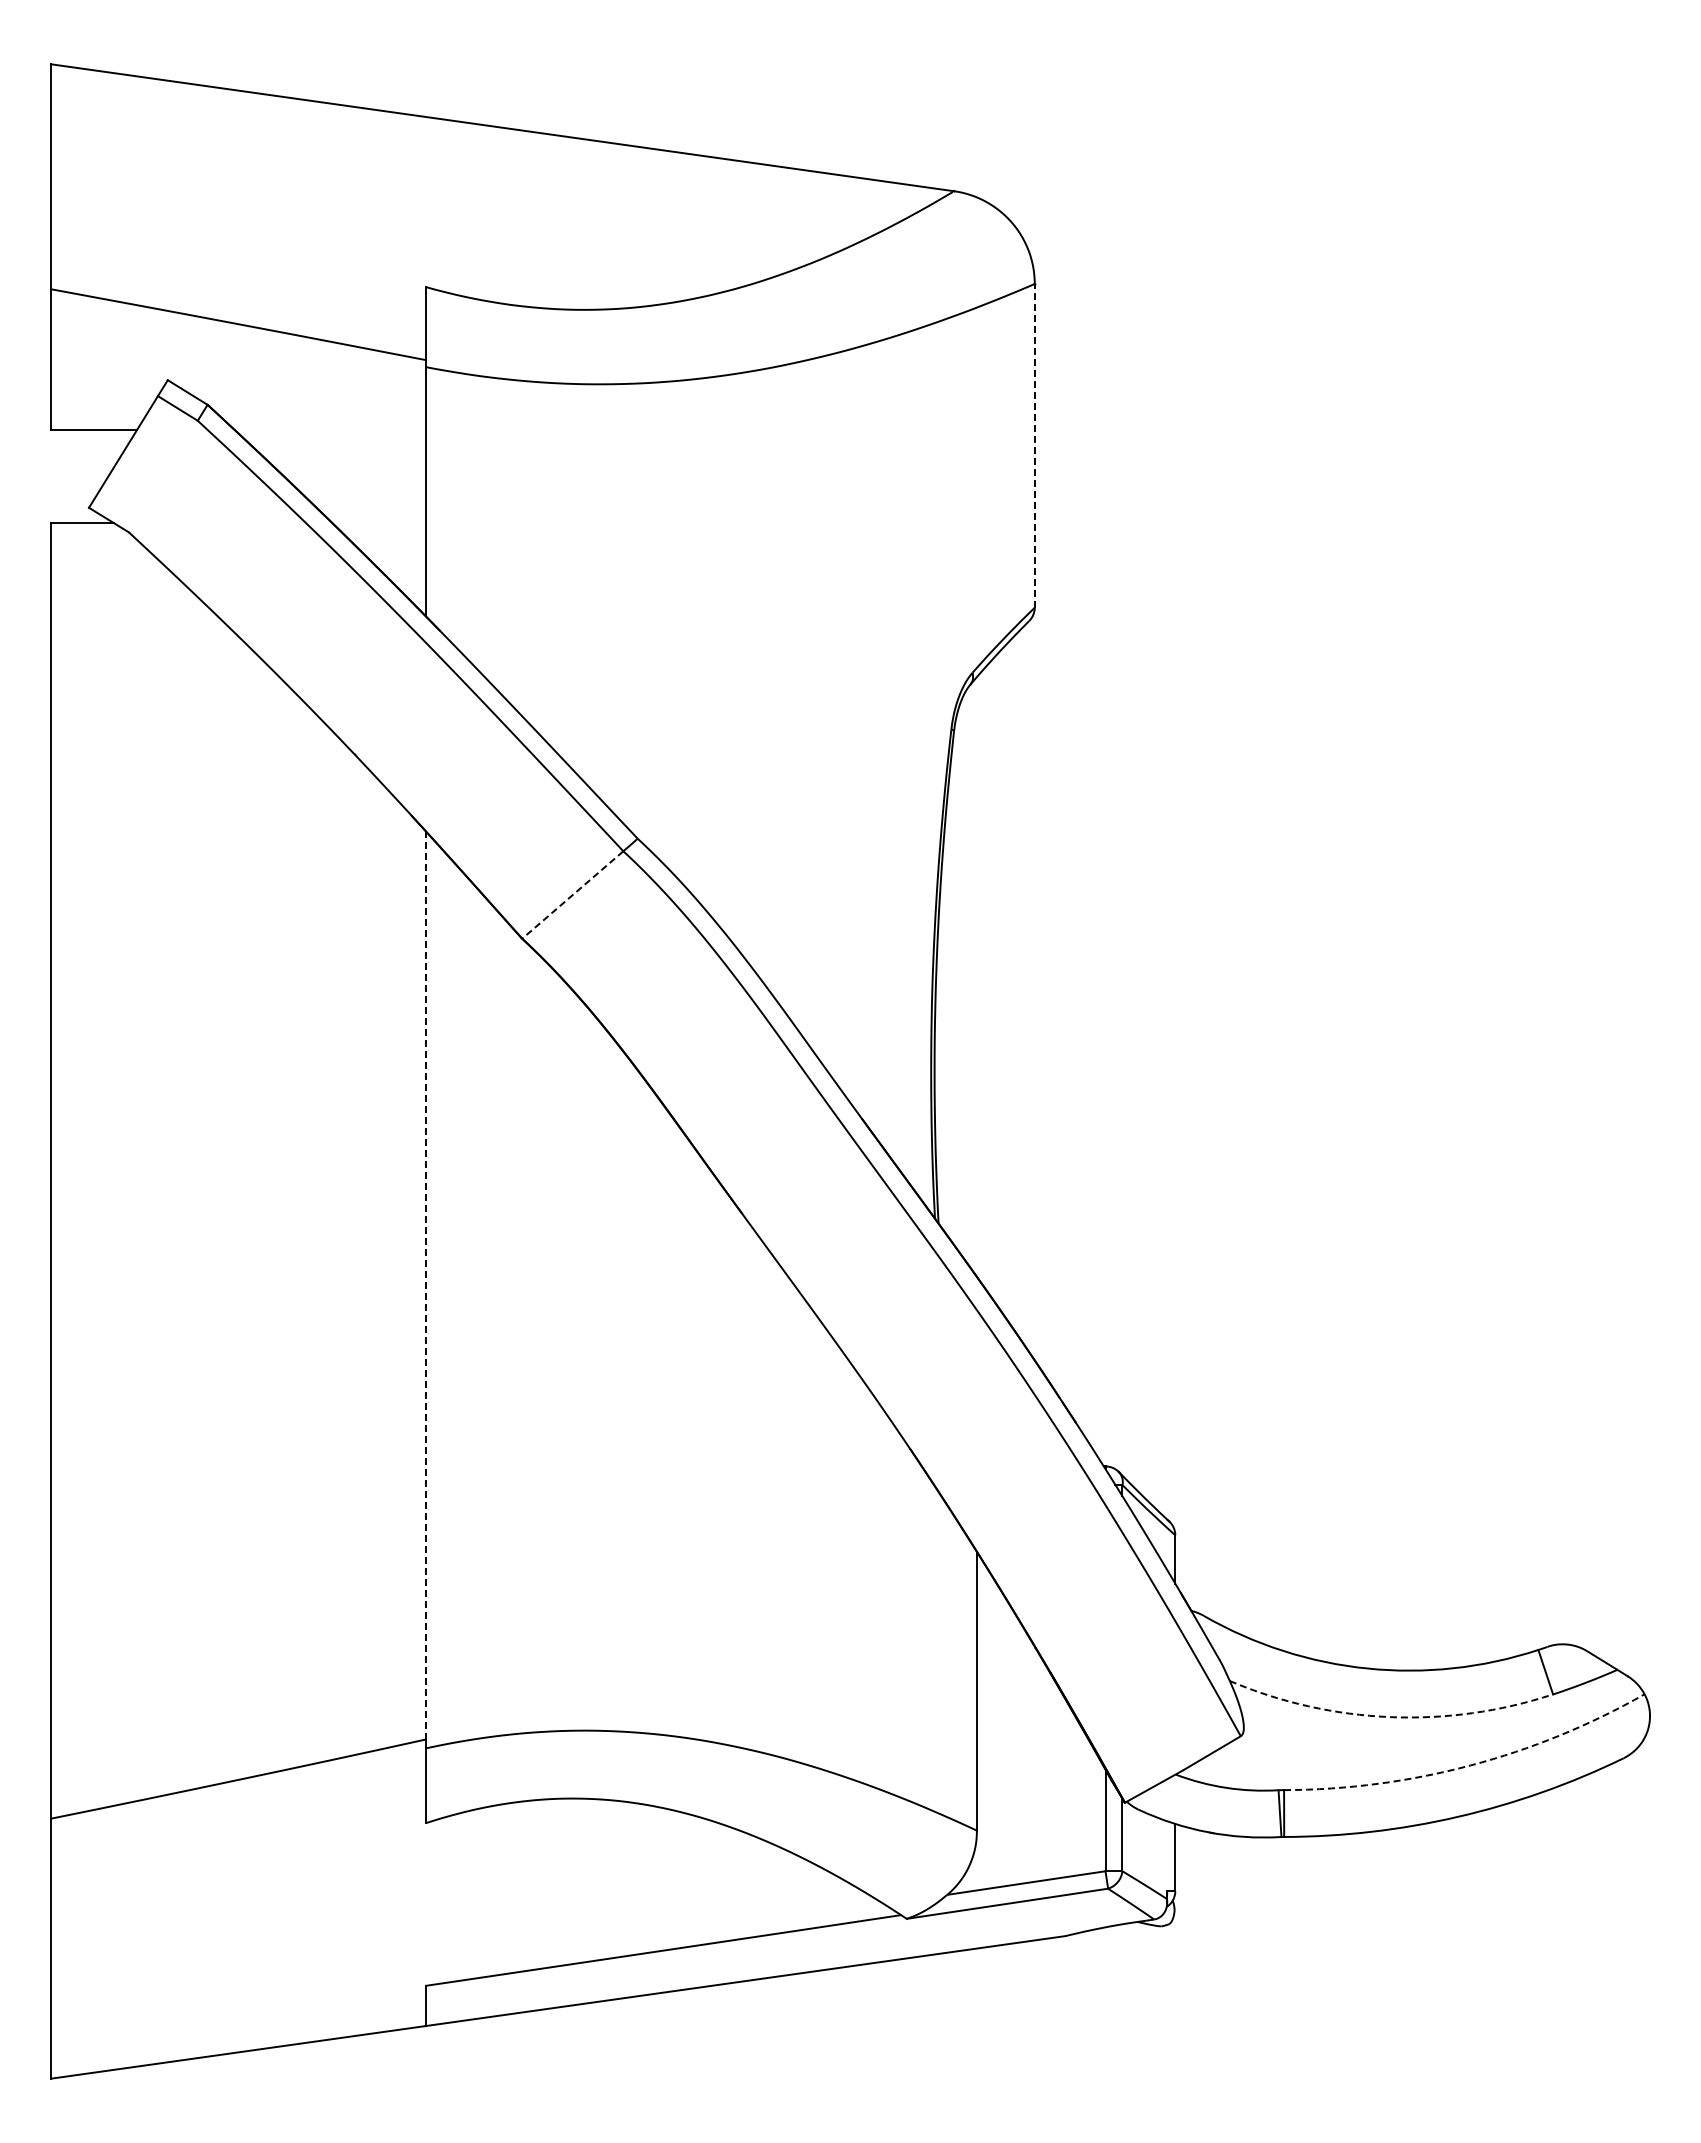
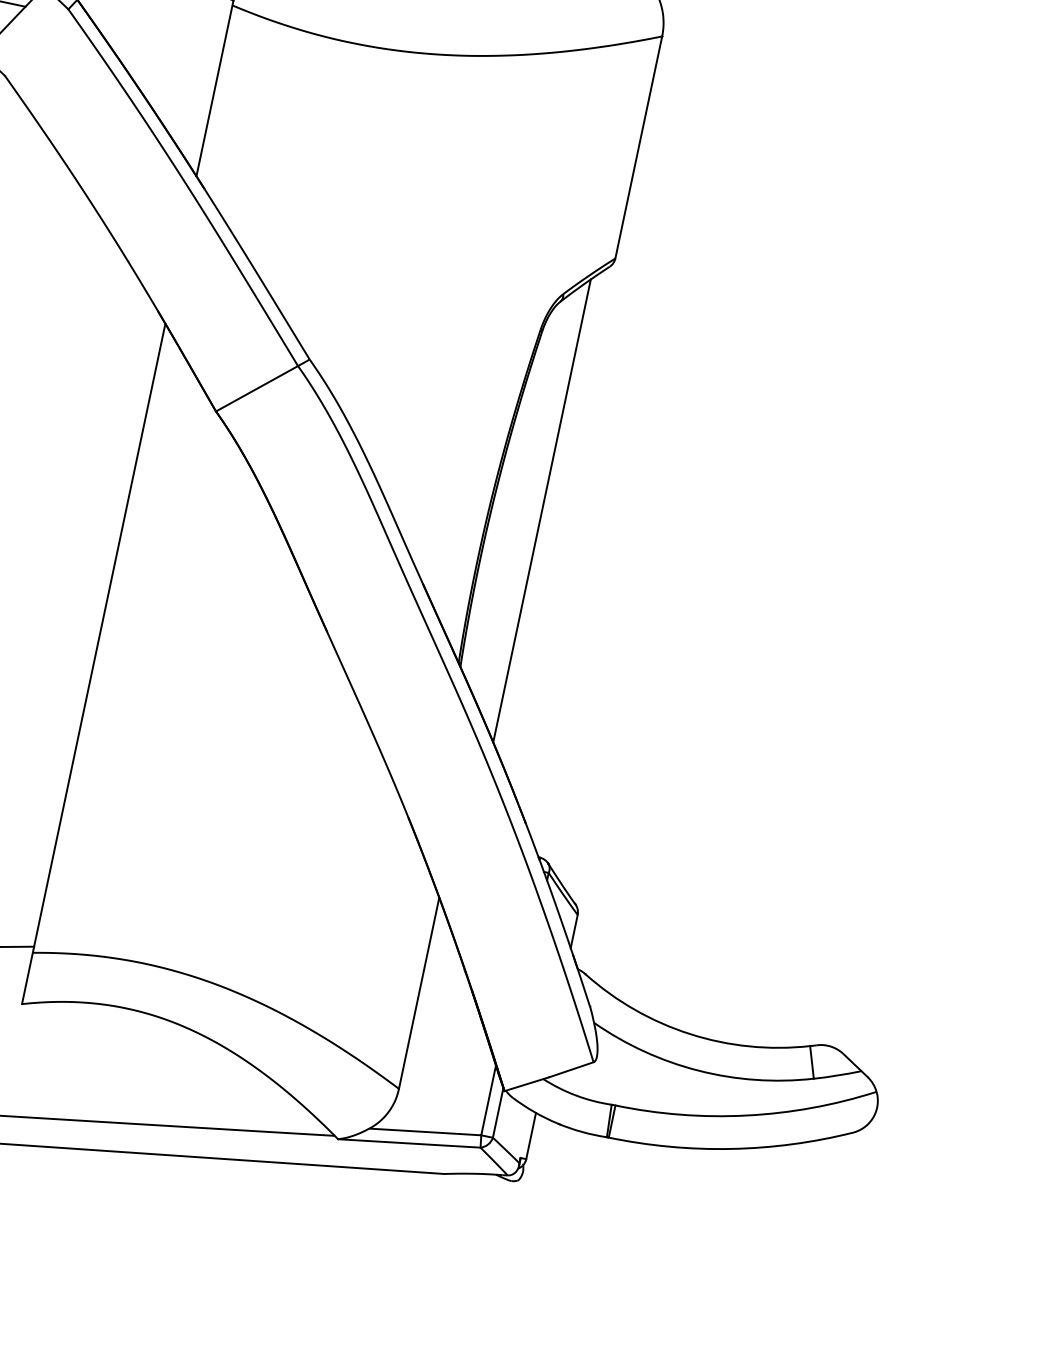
line: (1034, 445) -> (638, 147), dashed -> solid
line: (572, 895) -> (256, 389), dashed -> solid
line: (1006, 981) -> (541, 510), added
line: (425, 1284) -> (99, 634), dashed -> solid
arc: (1390, 1717) -> (698, 1071), dashed -> solid
arc: (1470, 1765) -> (746, 1115), dashed -> solid

